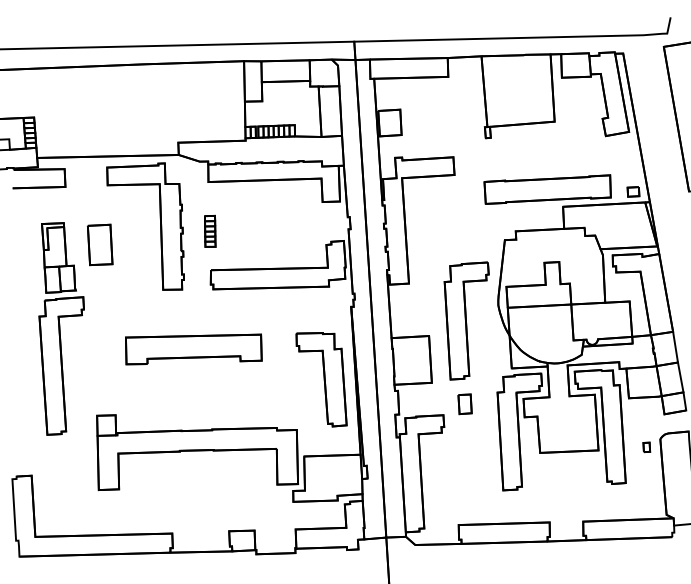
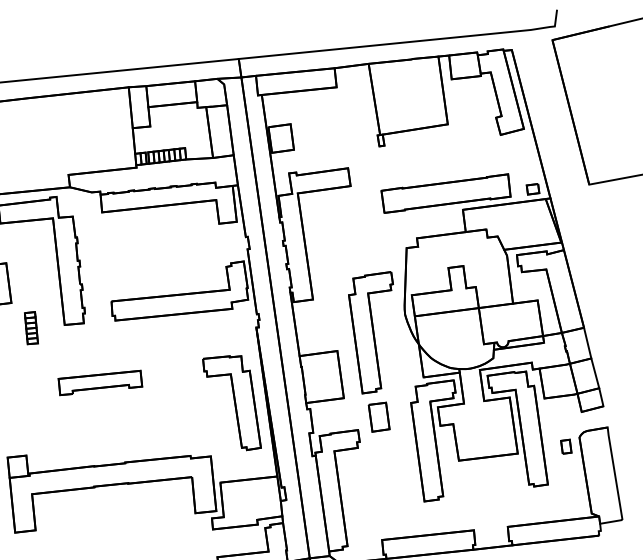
part: (210, 230) -> (31, 327), moved
part: (193, 349) -> (100, 383), size x0.6
part: (464, 404) -> (378, 417), size x1.4
part: (646, 447) -> (566, 446), size x1.4

